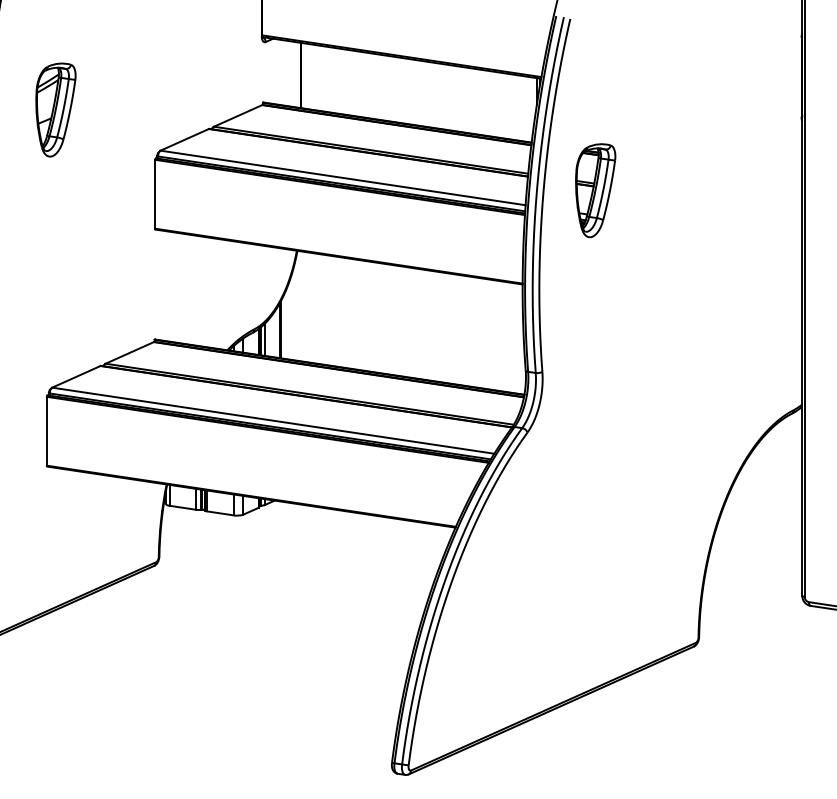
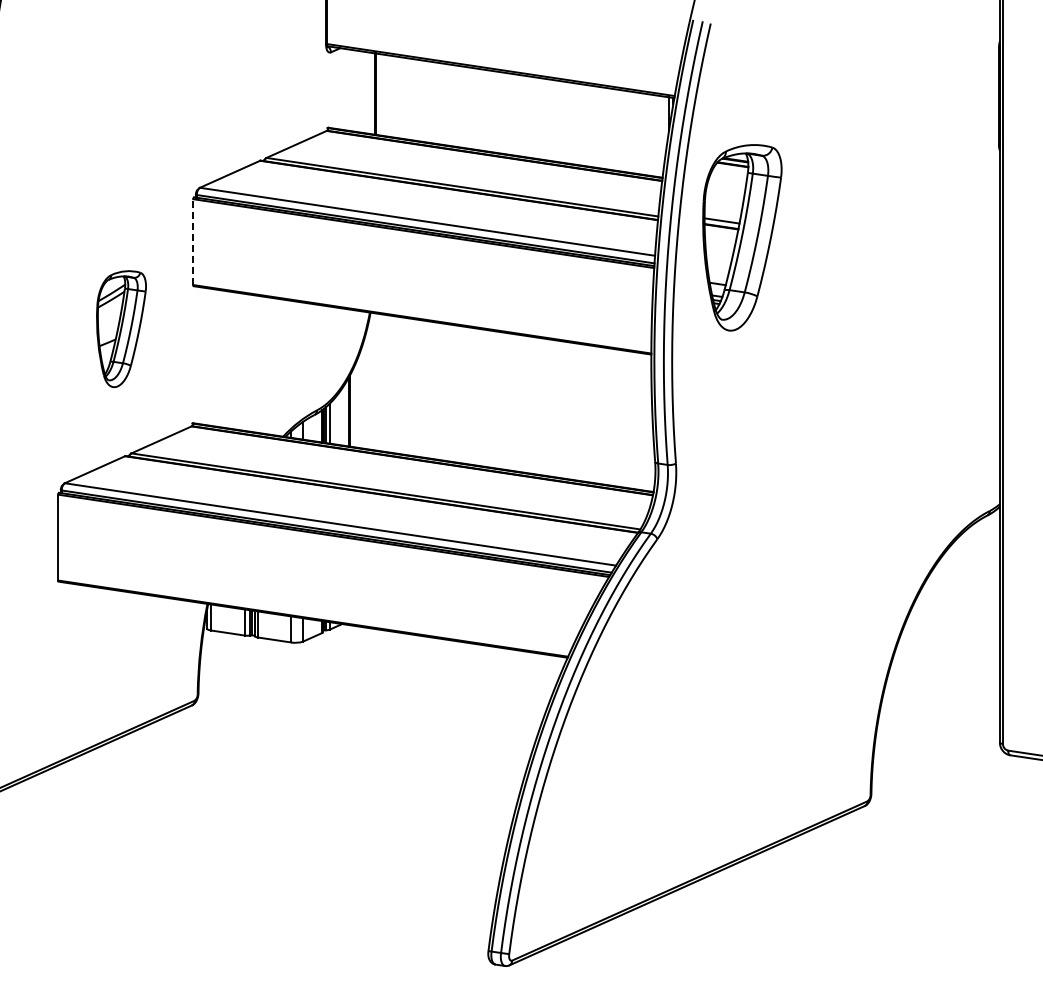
part: (55, 110) -> (121, 329), moved
part: (595, 190) -> (742, 237), size x1.6
line: (155, 194) -> (193, 242), solid -> dashed

